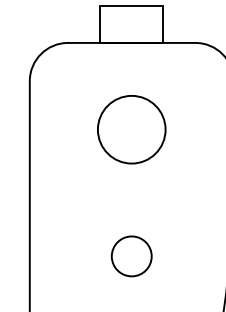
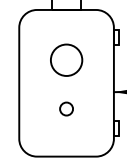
circle: (131, 128) -> (66, 59), moved
circle: (131, 255) -> (66, 108), size x0.7

